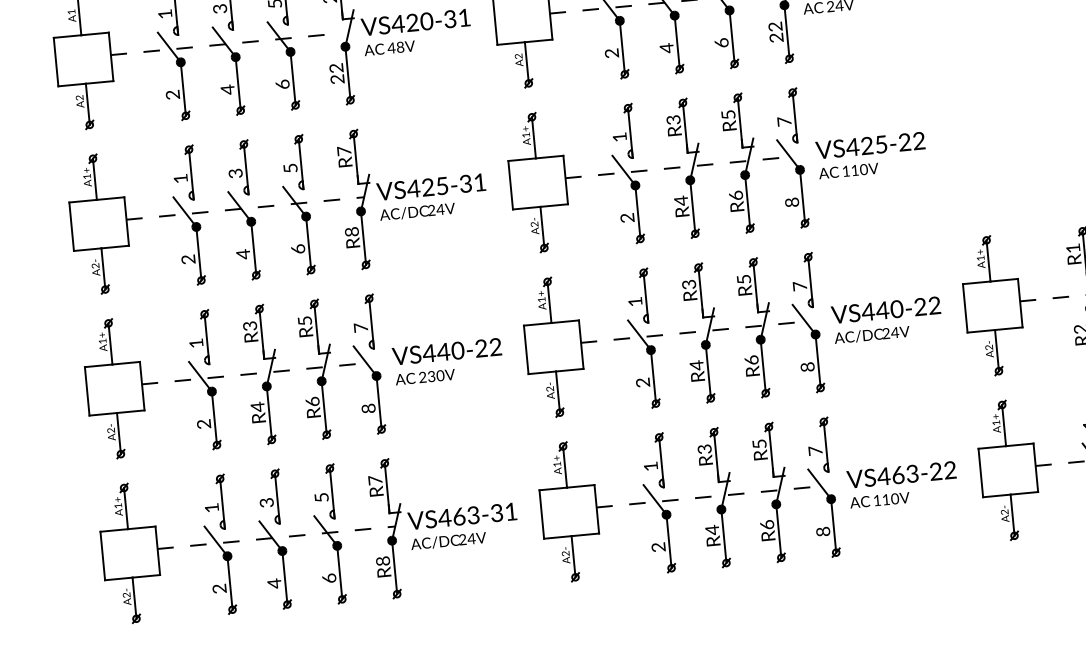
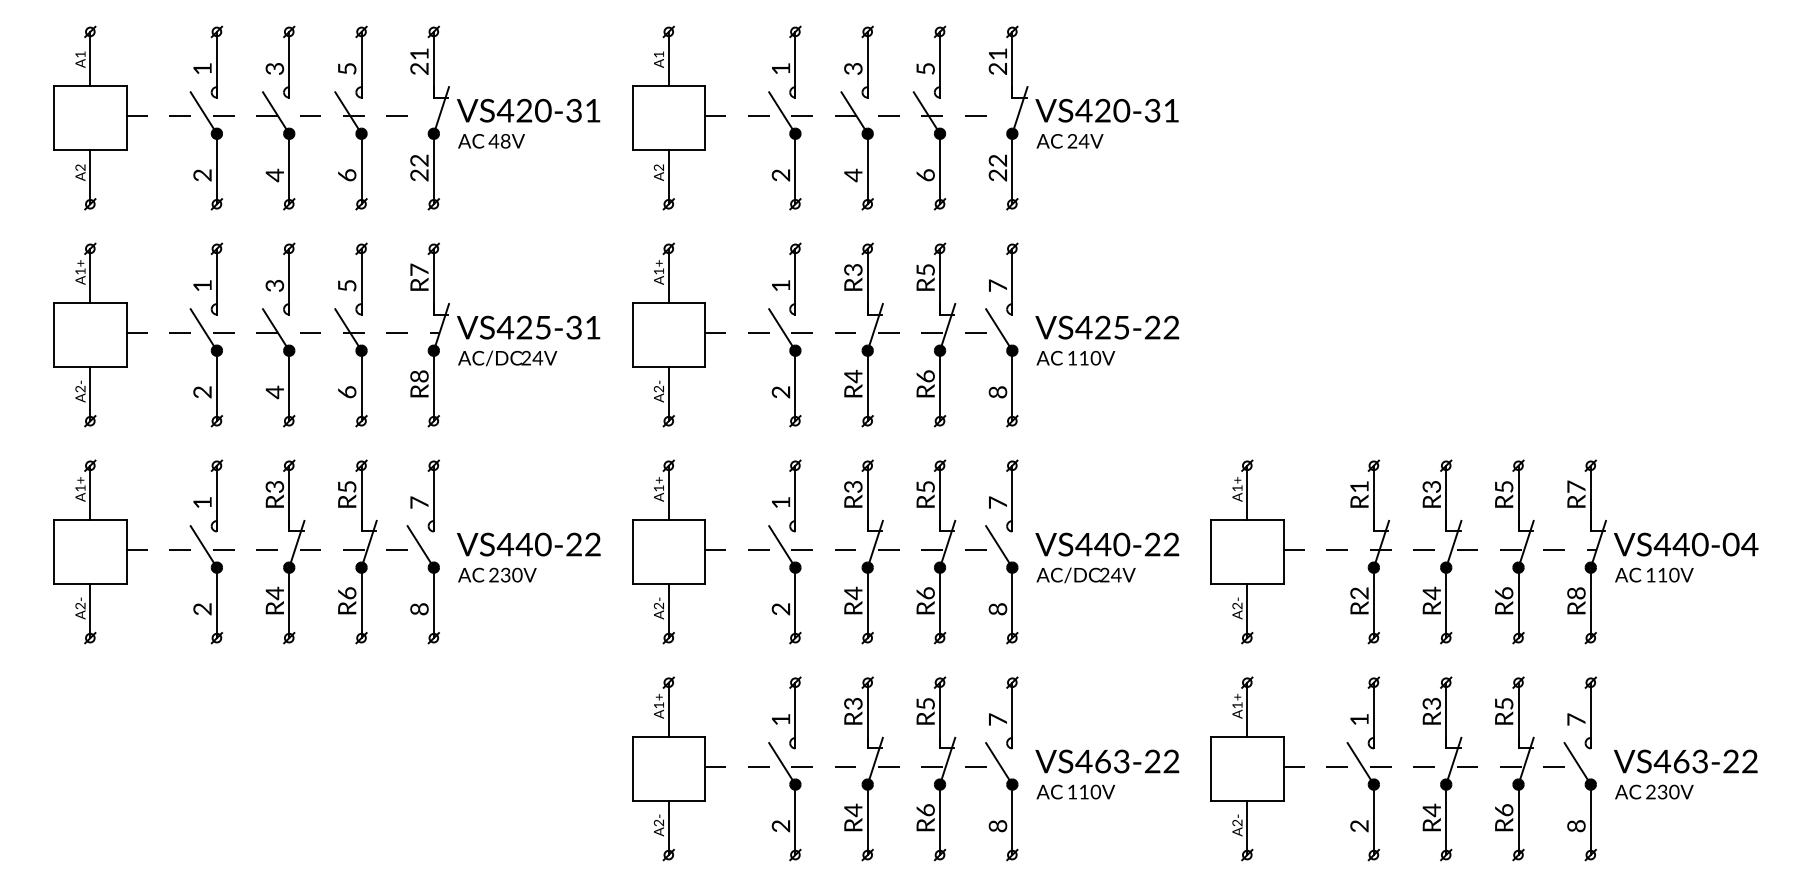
part: (304, 535) -> (320, 767), removed

